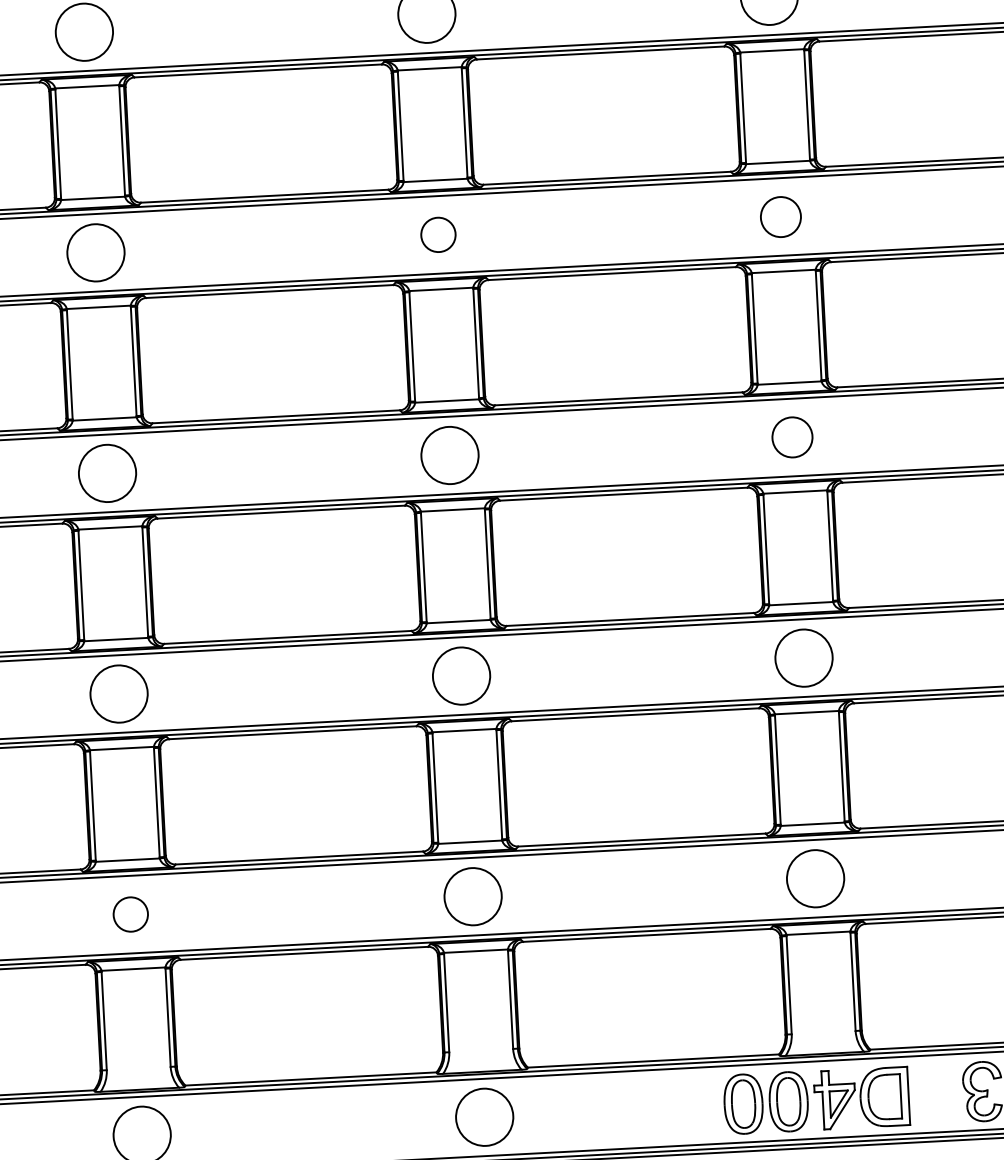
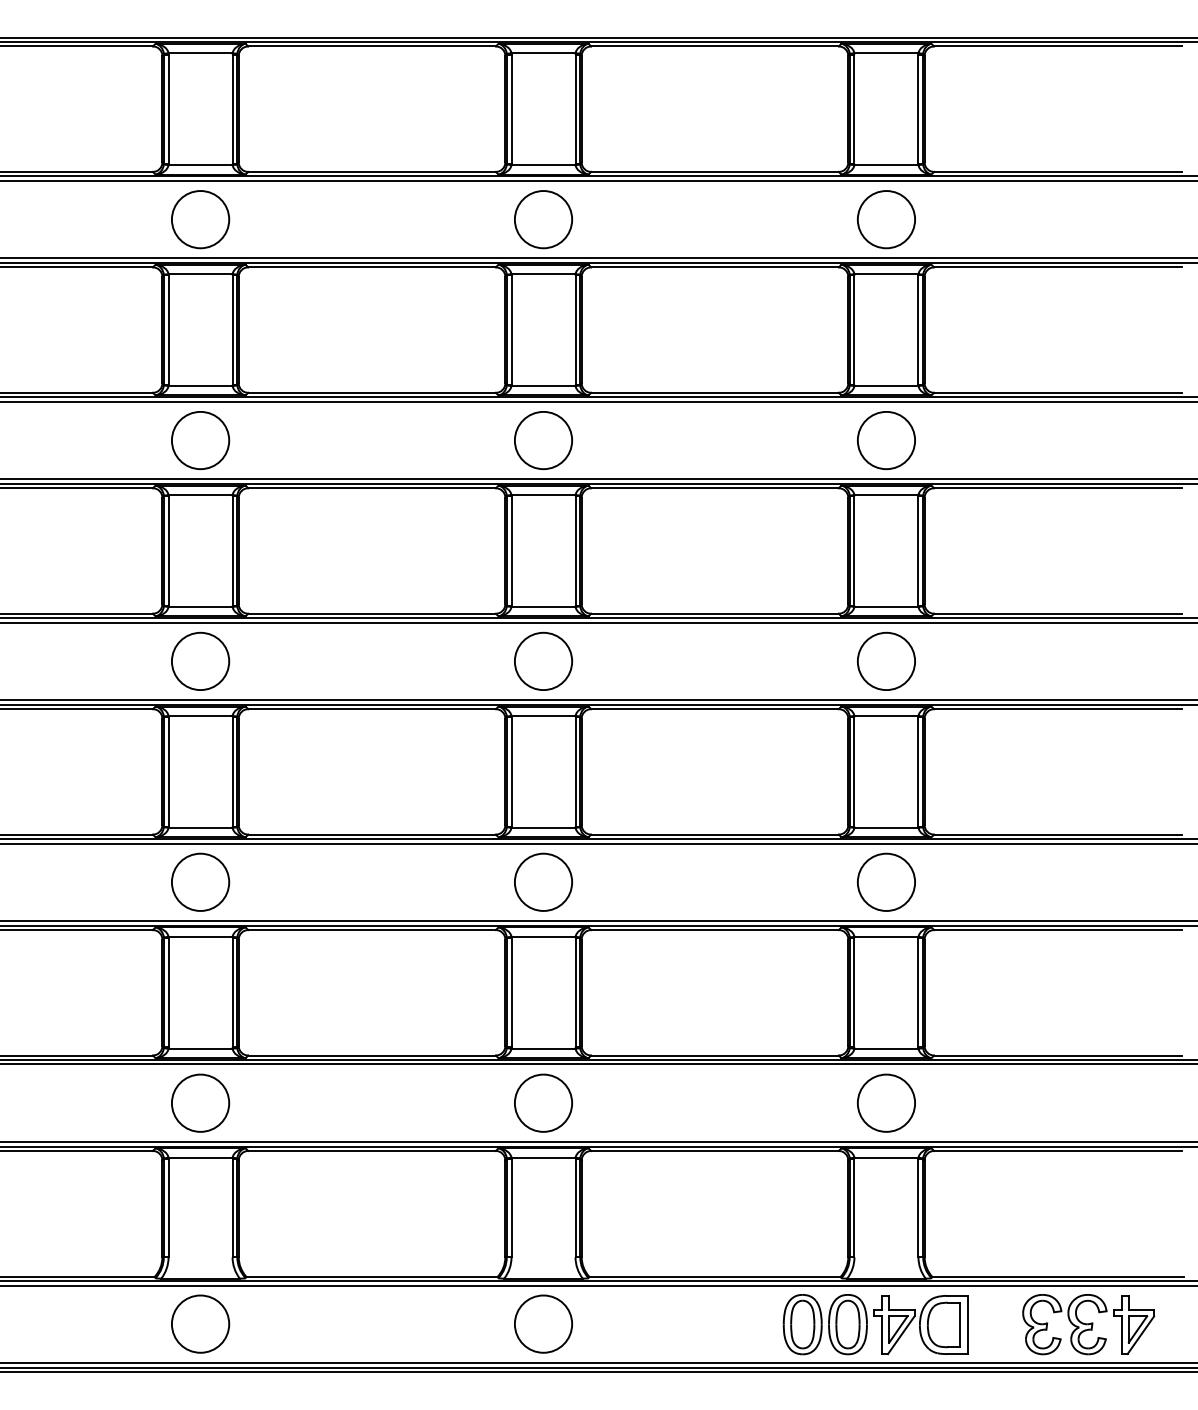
circle: (780, 216) -> (886, 440), size x1.43
circle: (438, 234) -> (543, 440), size x1.67
circle: (792, 436) -> (886, 660), size x1.43
circle: (130, 913) -> (200, 1102), size x1.67

